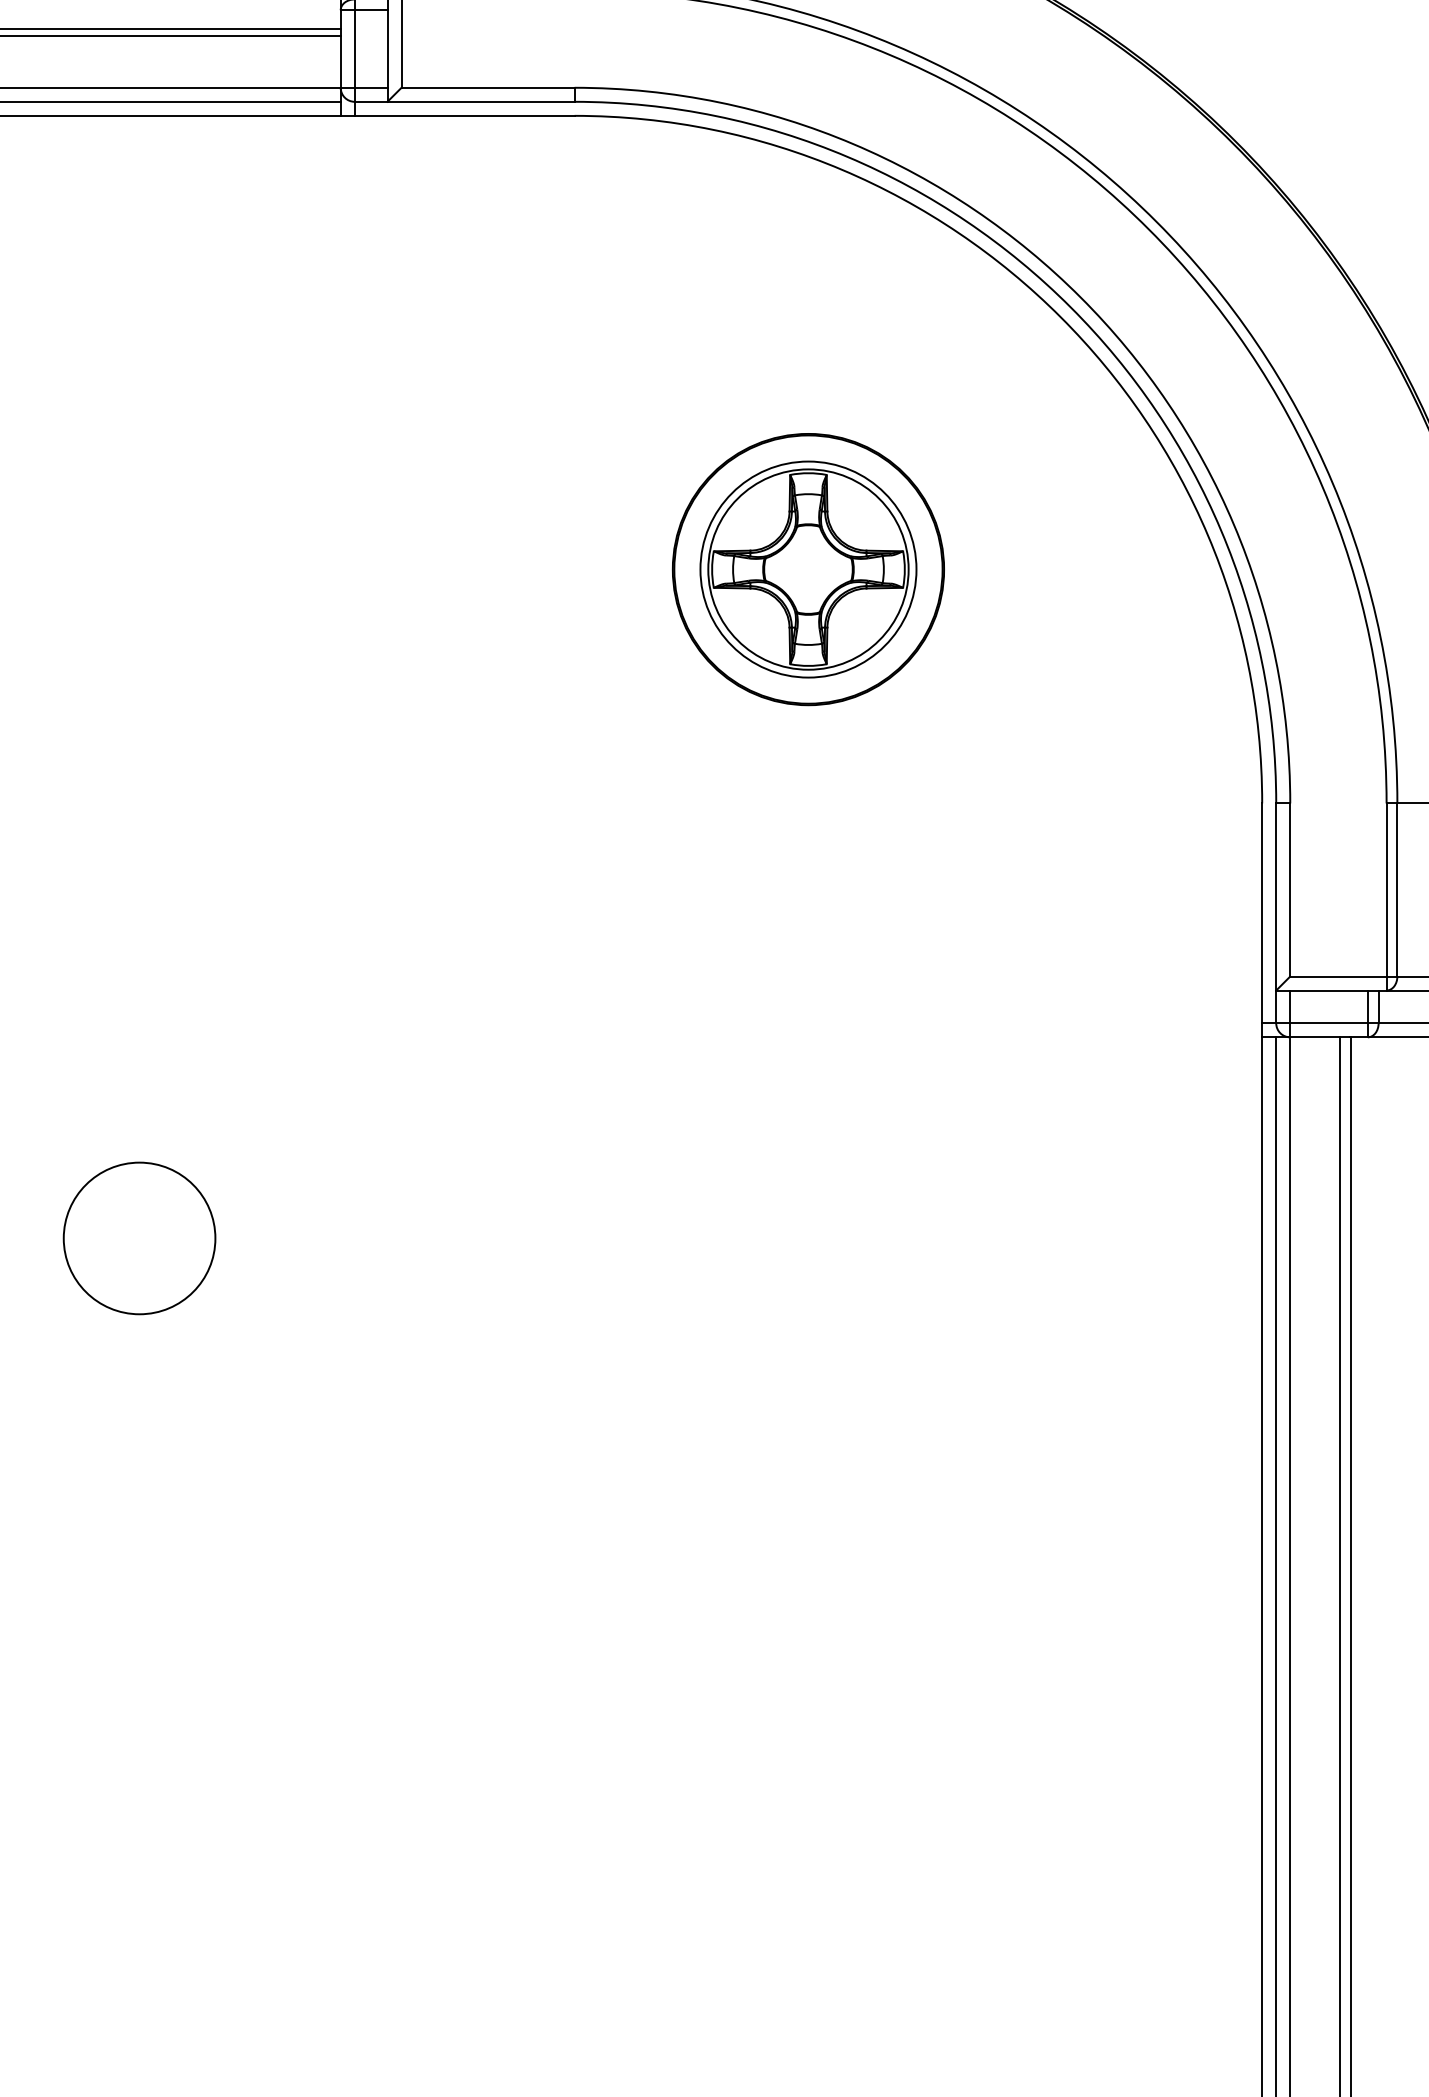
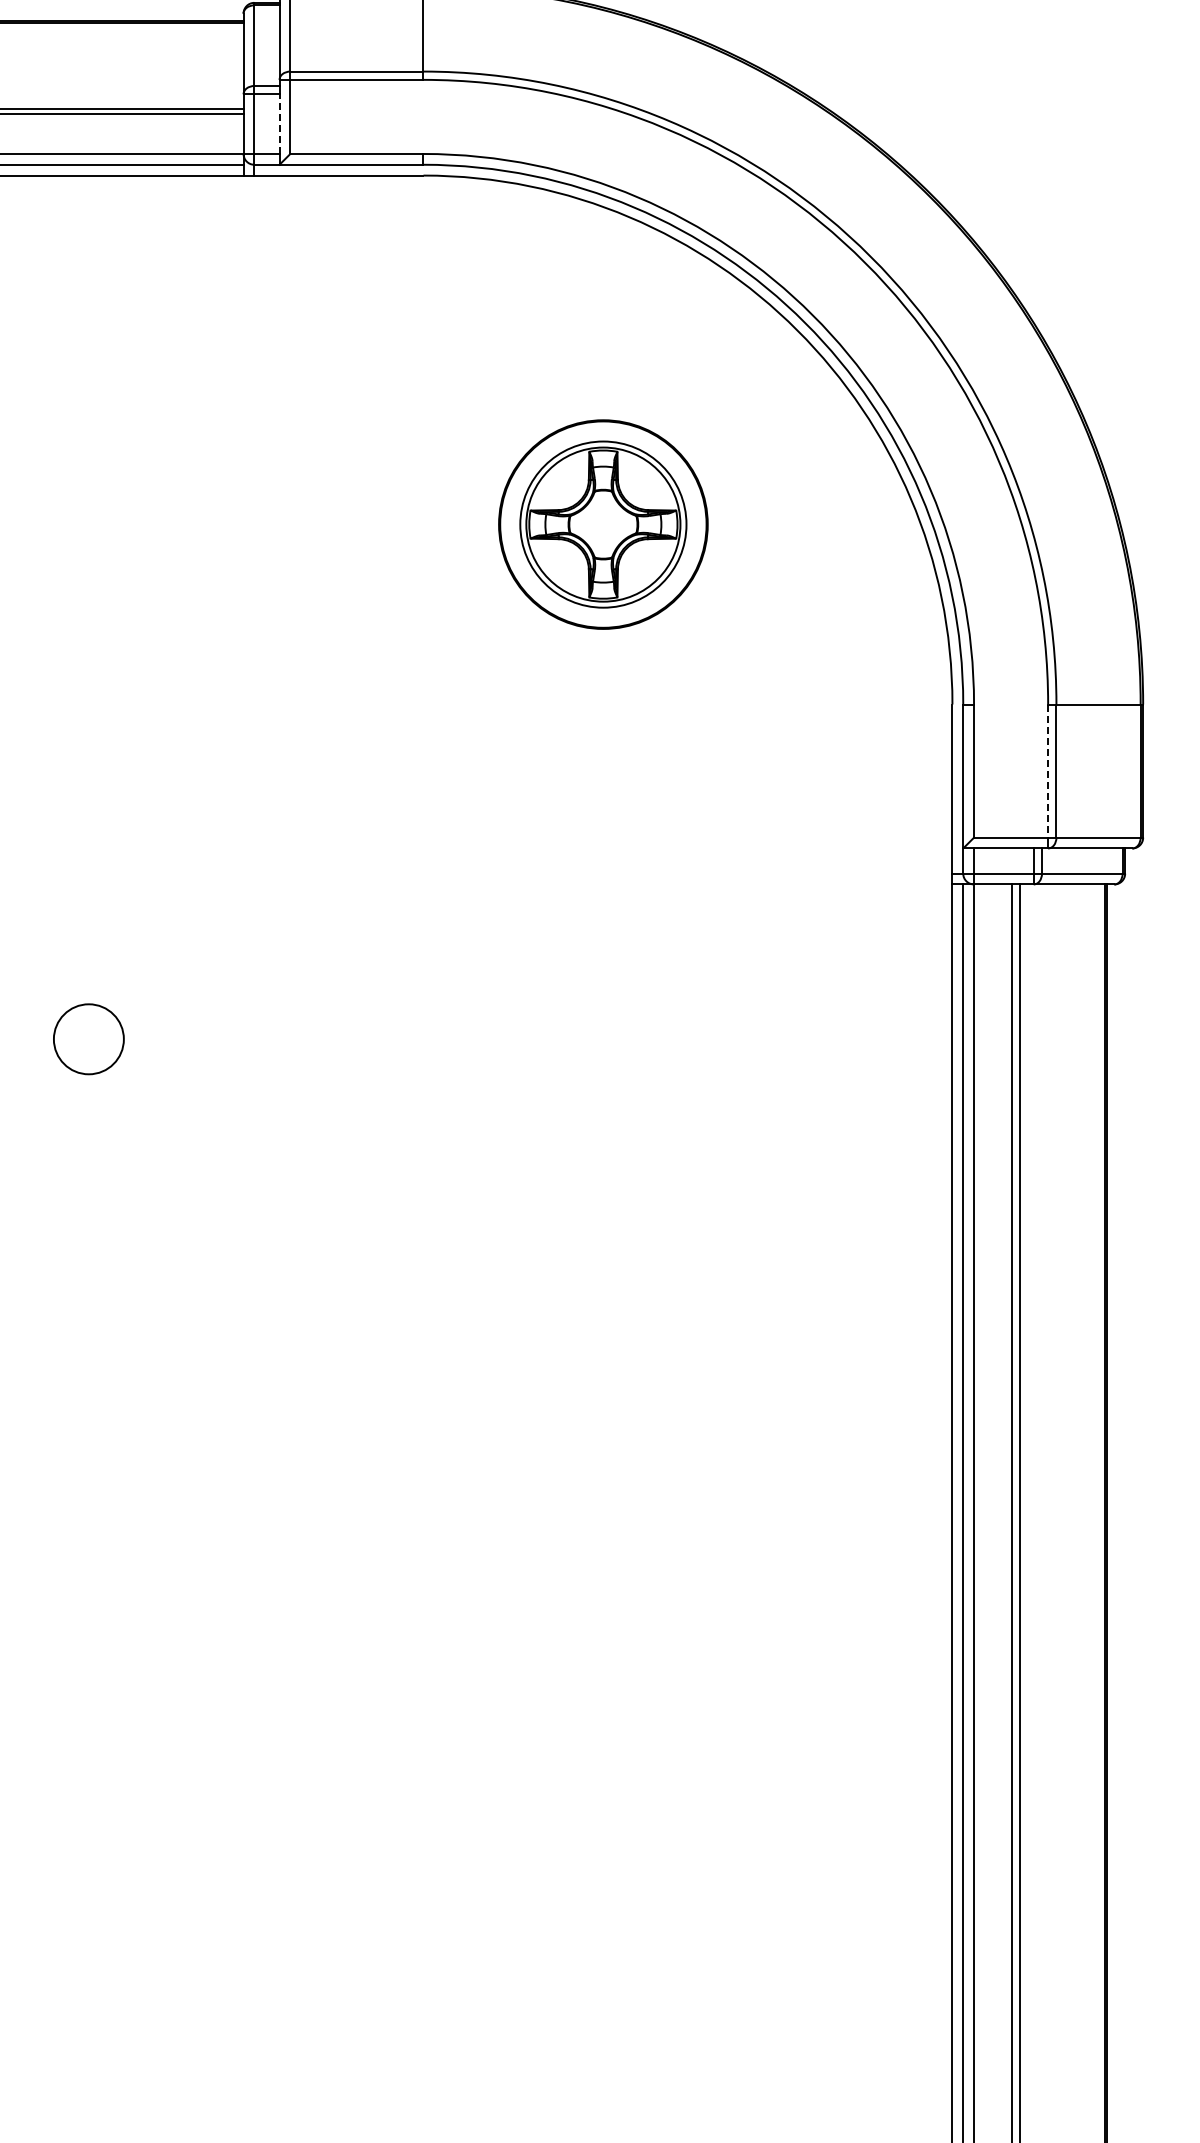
line: (387, 49) -> (279, 124), solid -> dashed
line: (1387, 890) -> (1048, 771), solid -> dashed
circle: (139, 1238) -> (88, 1039), size x0.6

